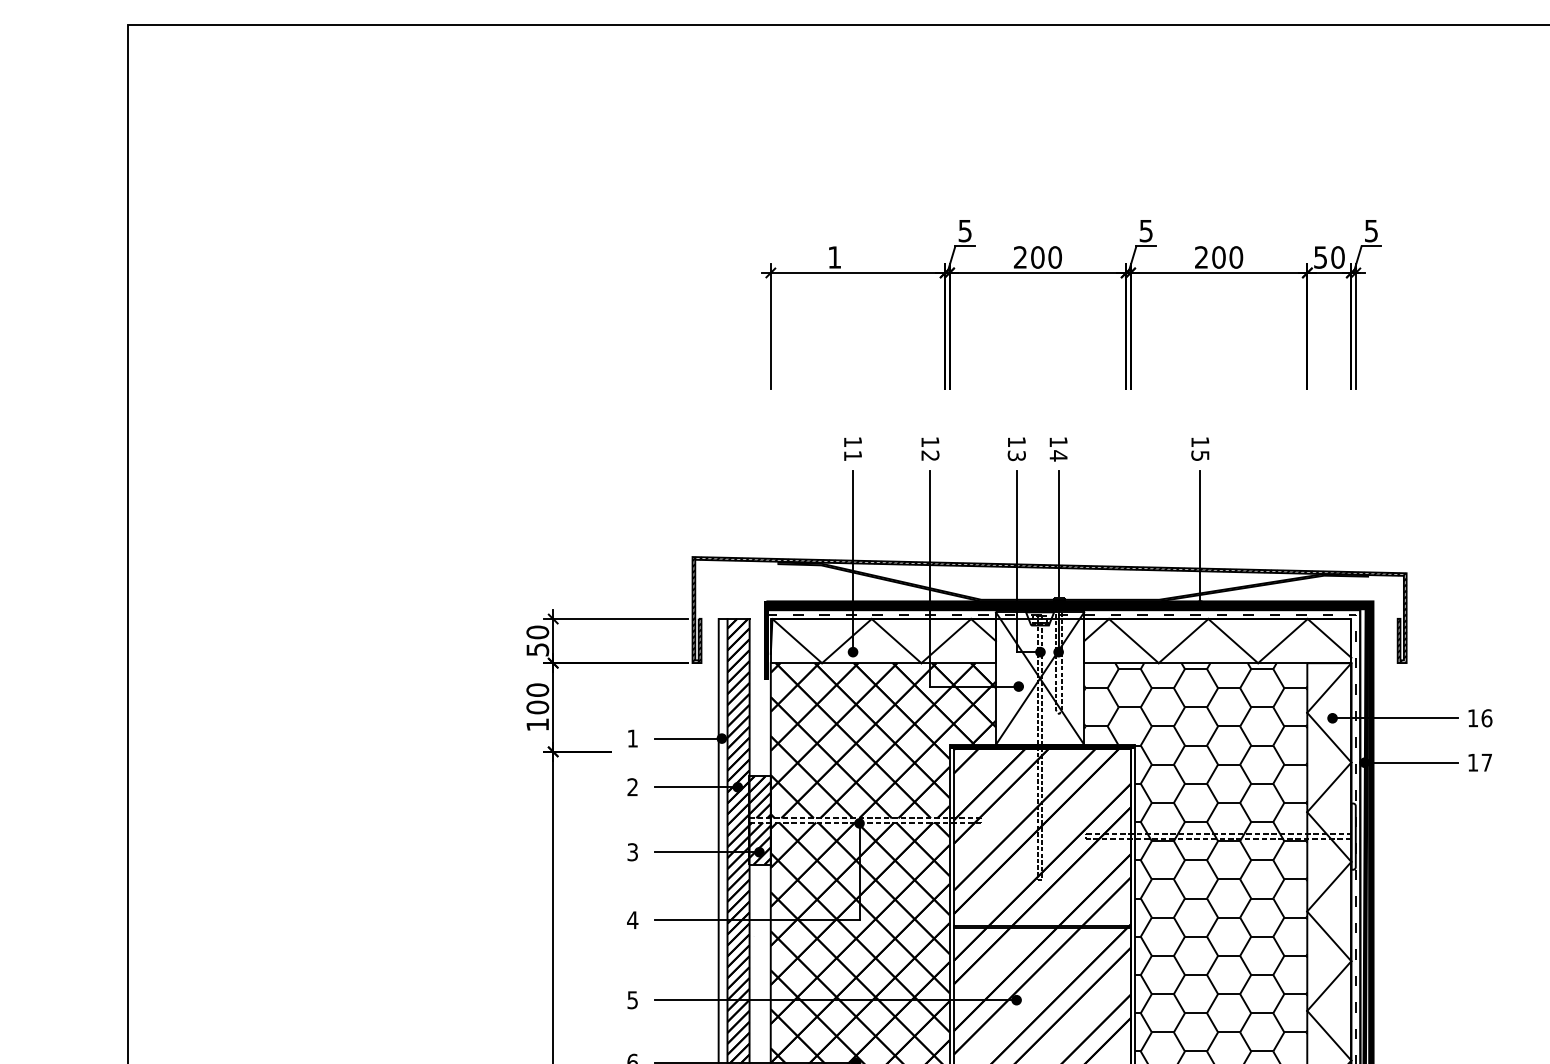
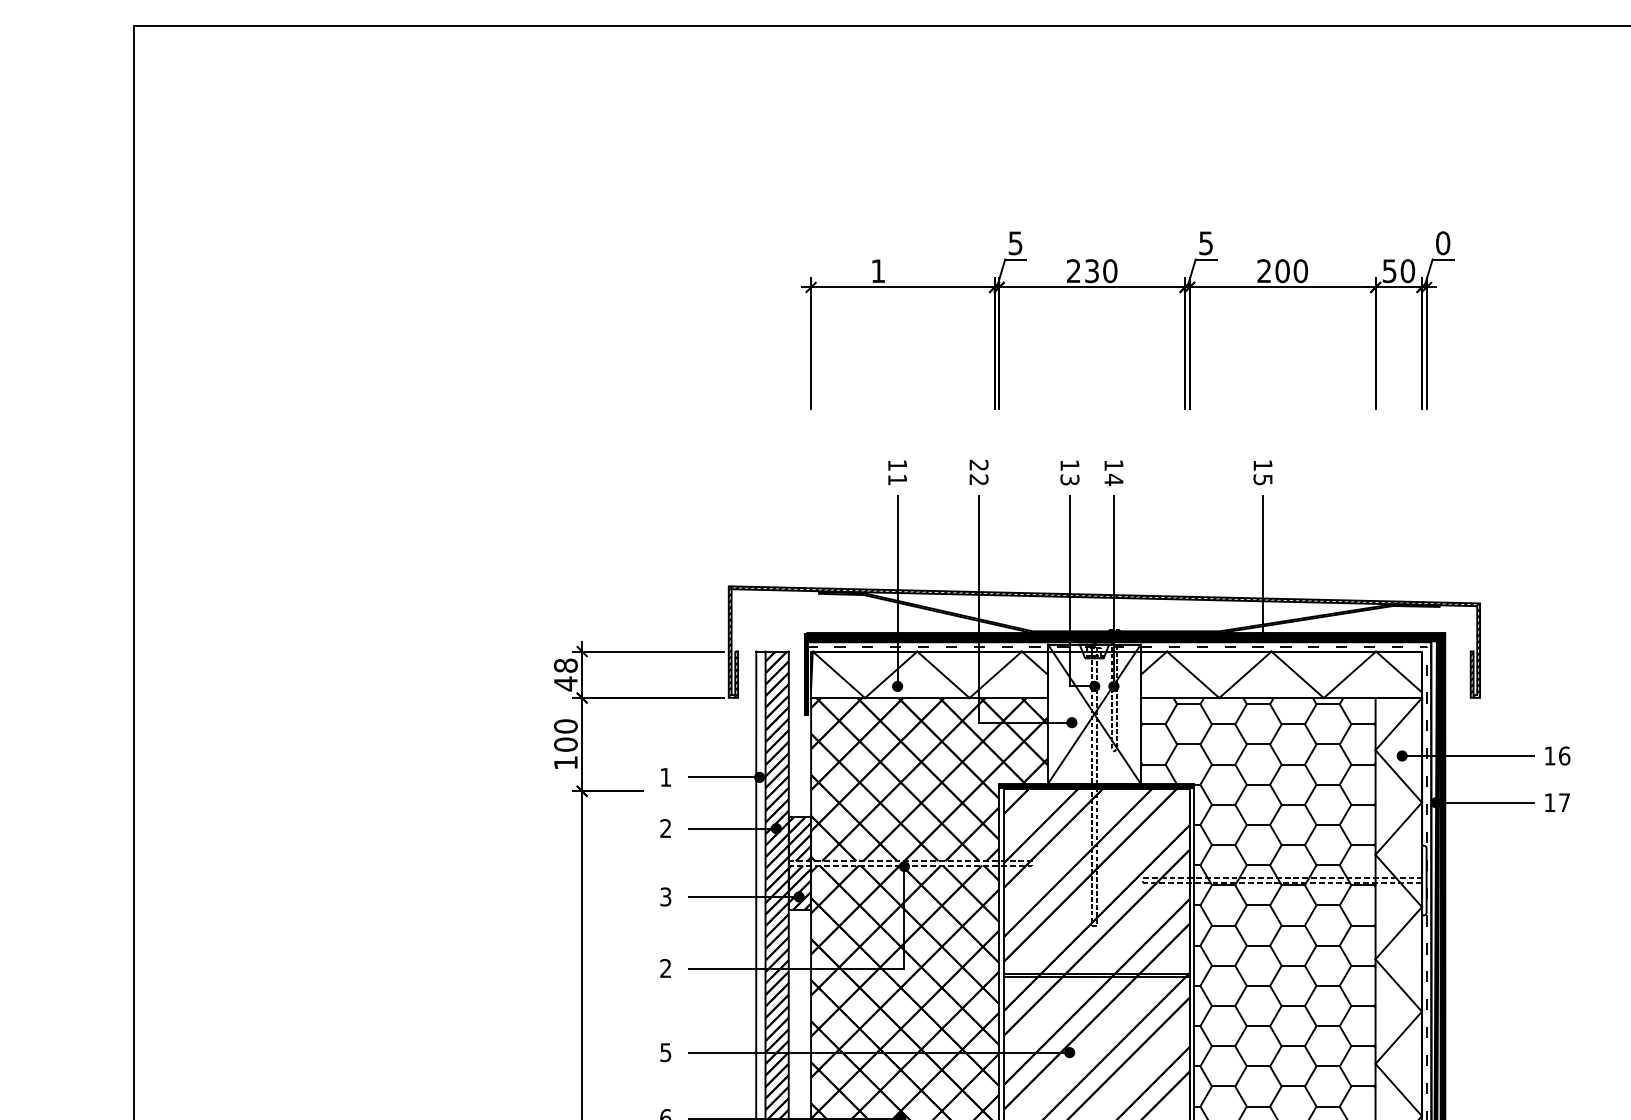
text: (1371, 231) -> (1443, 243), 5 -> 0
text: (1038, 257) -> (1092, 271), 200 -> 230
text: (929, 441) -> (978, 464), 12 -> 22
text: (537, 640) -> (565, 674), 50 -> 48
text: (632, 920) -> (665, 968), 4 -> 2

